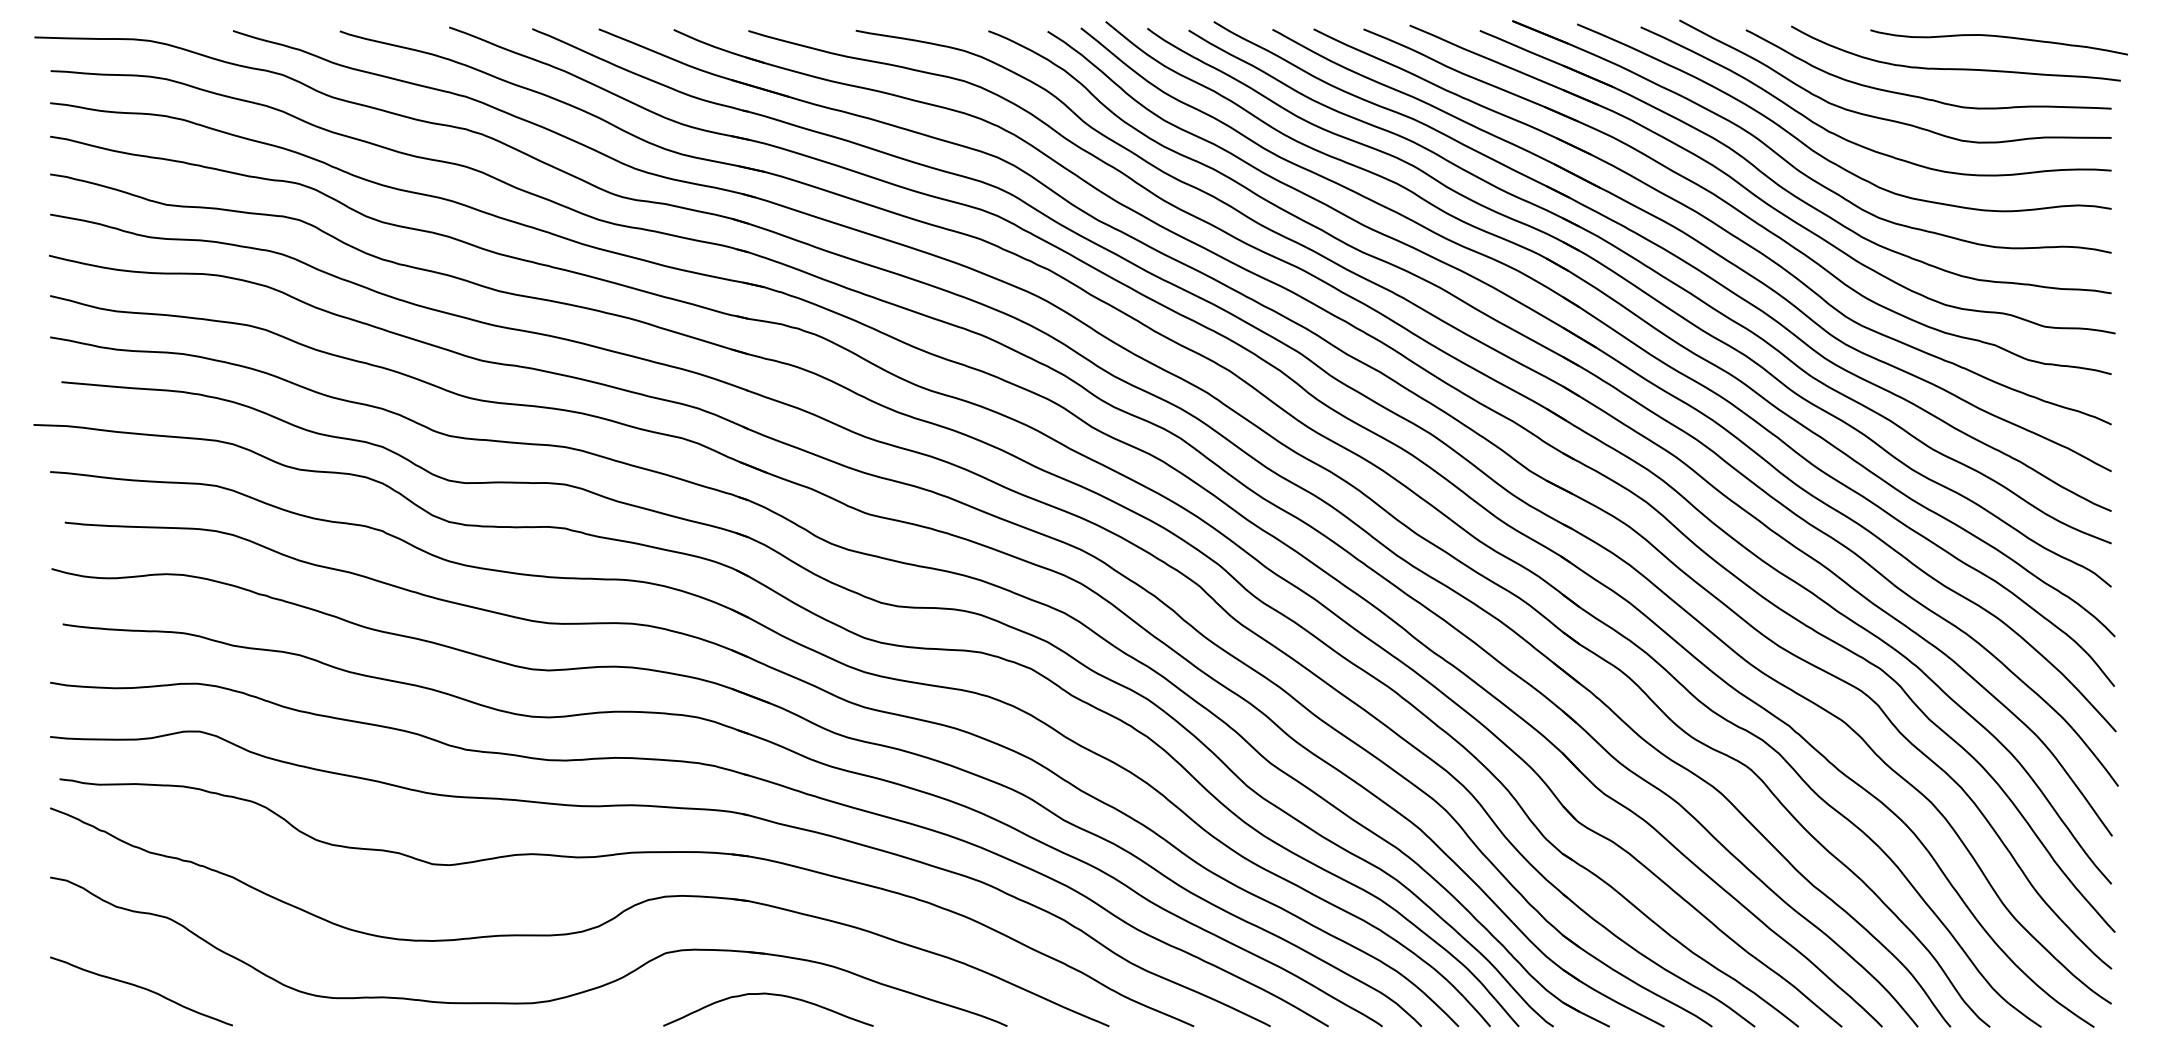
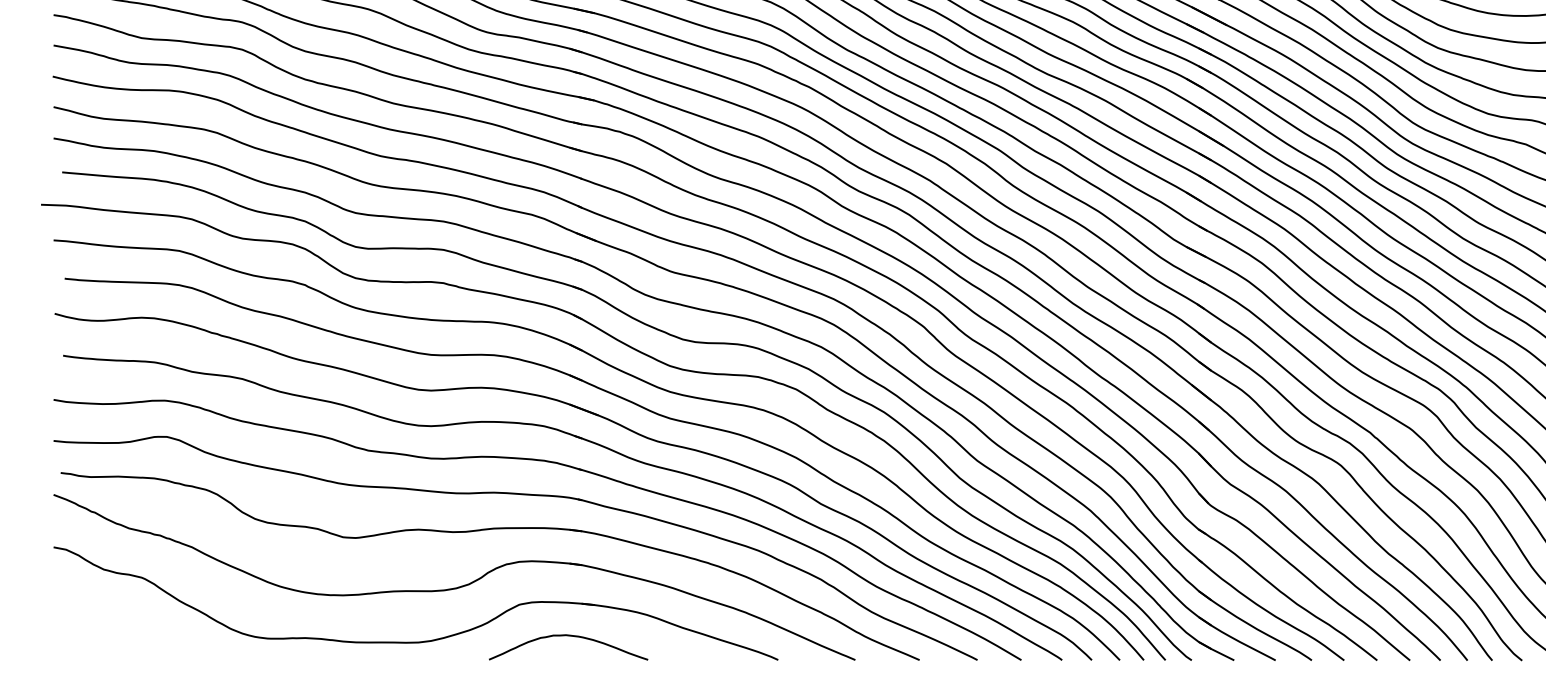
curve: (143, 989) -> (124, 632), removed
curve: (771, 995) -> (570, 636), moved

